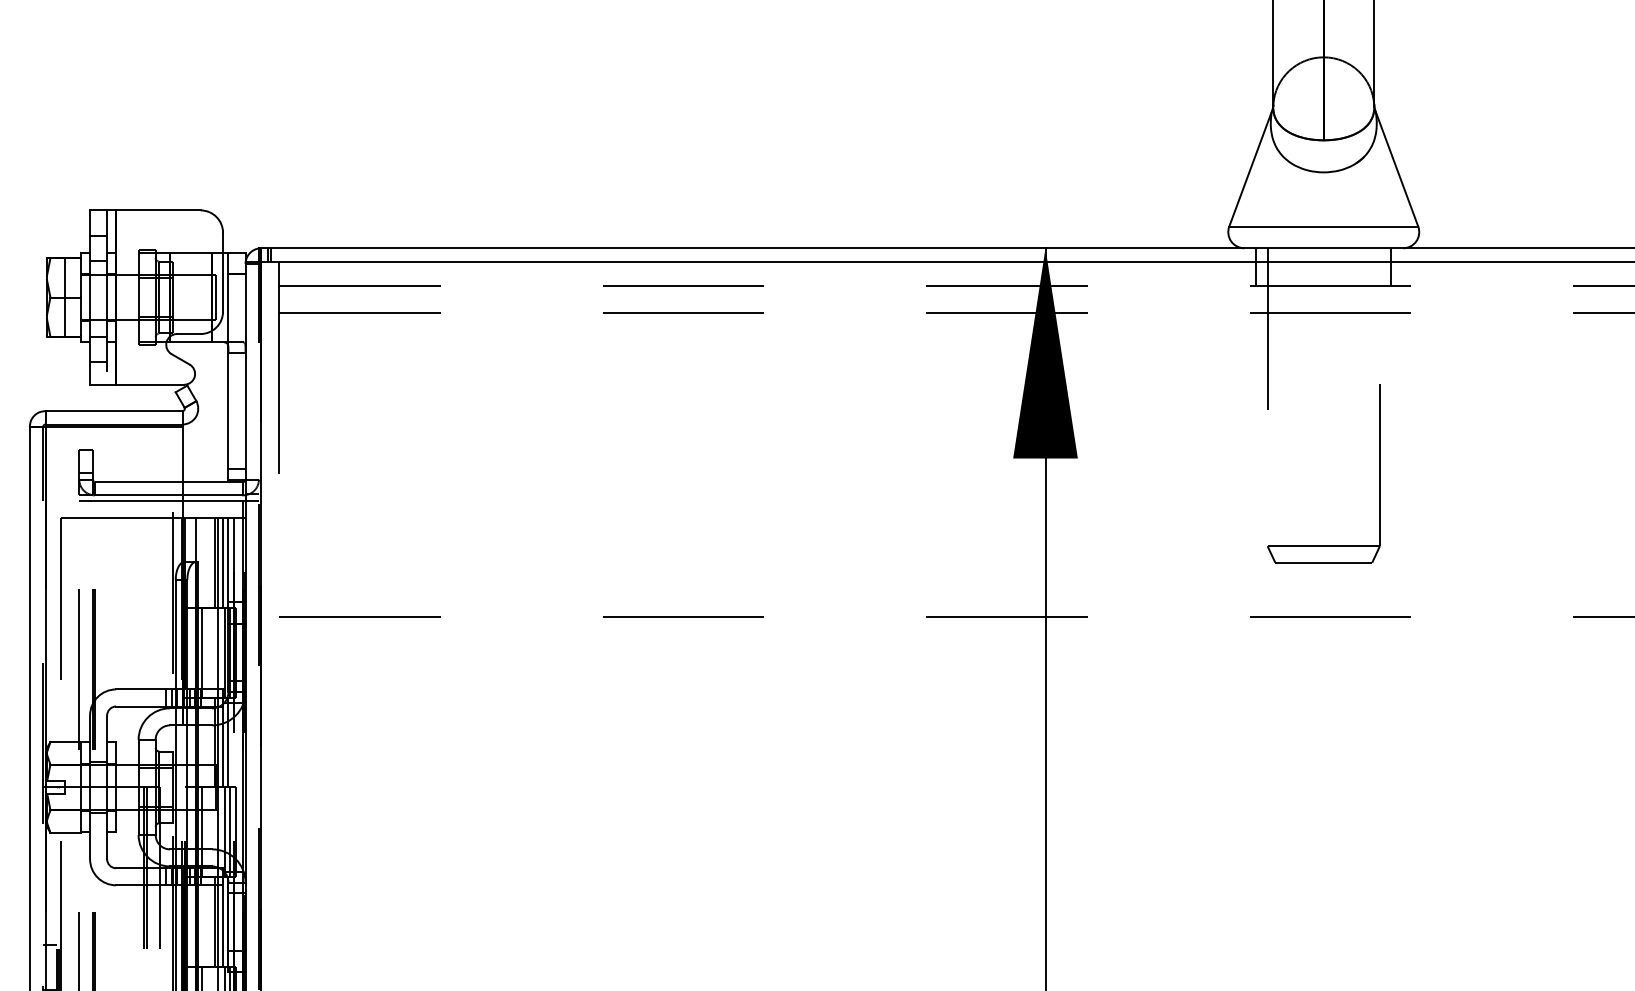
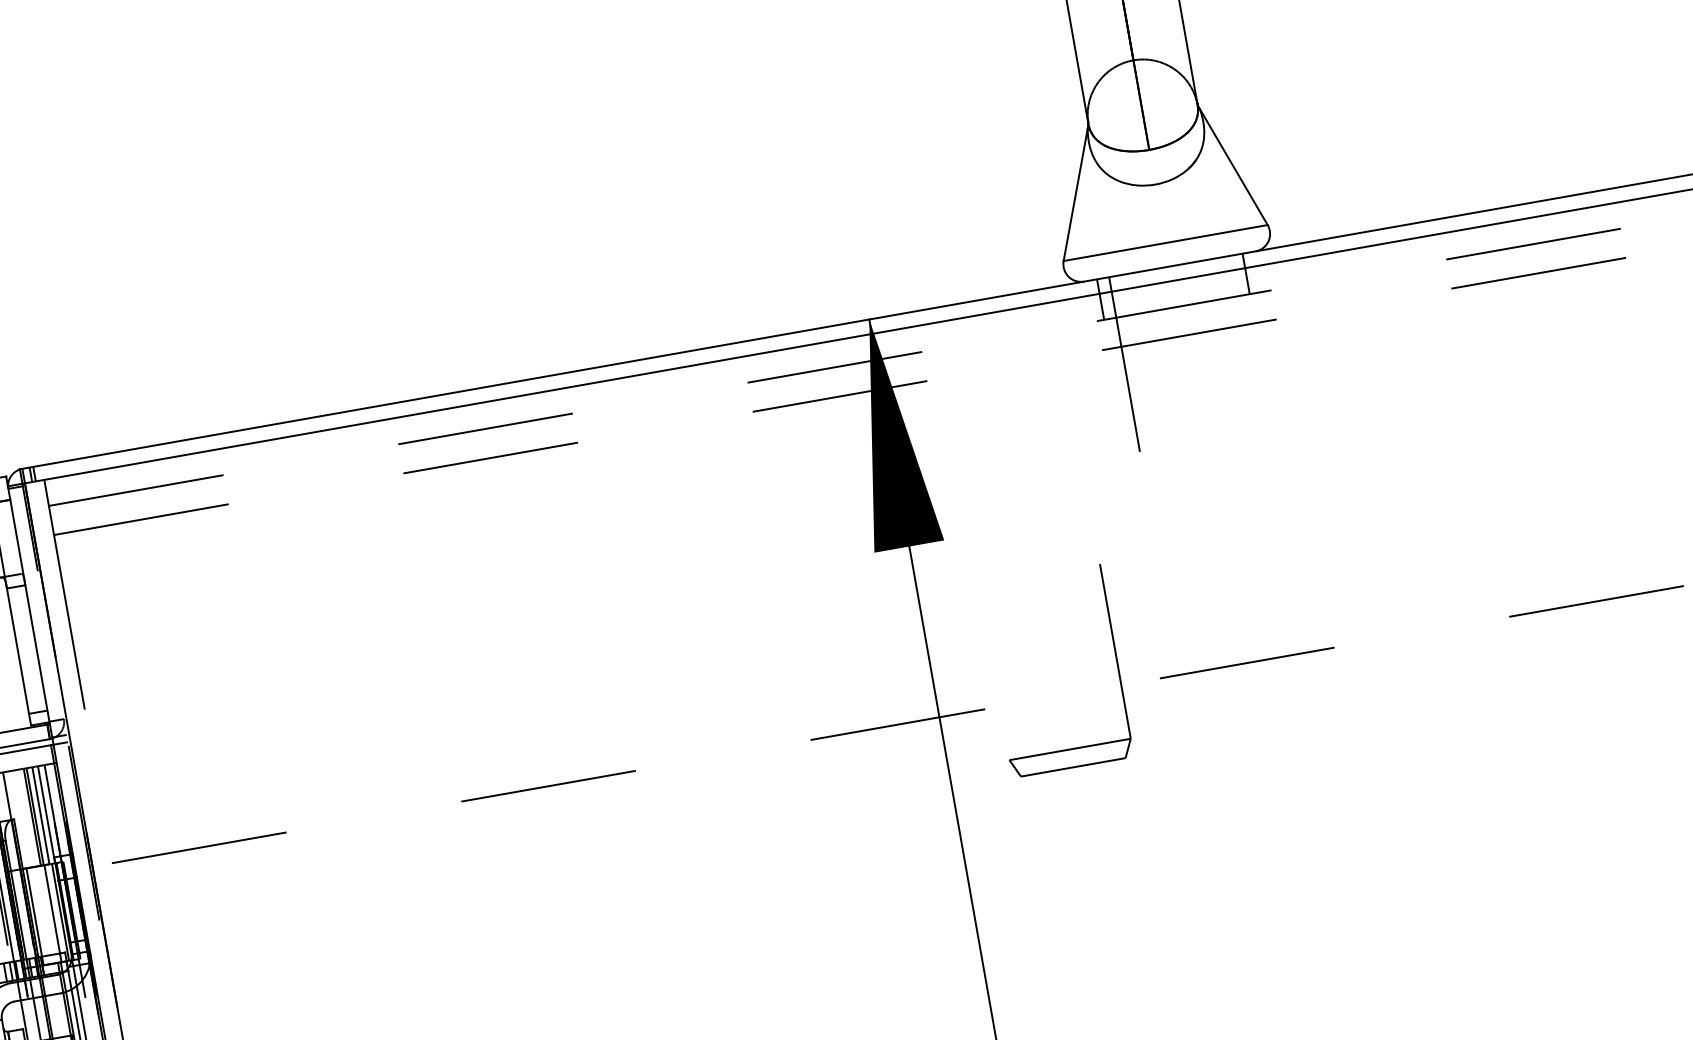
part: (1379, 473) -> (1116, 660), moved

